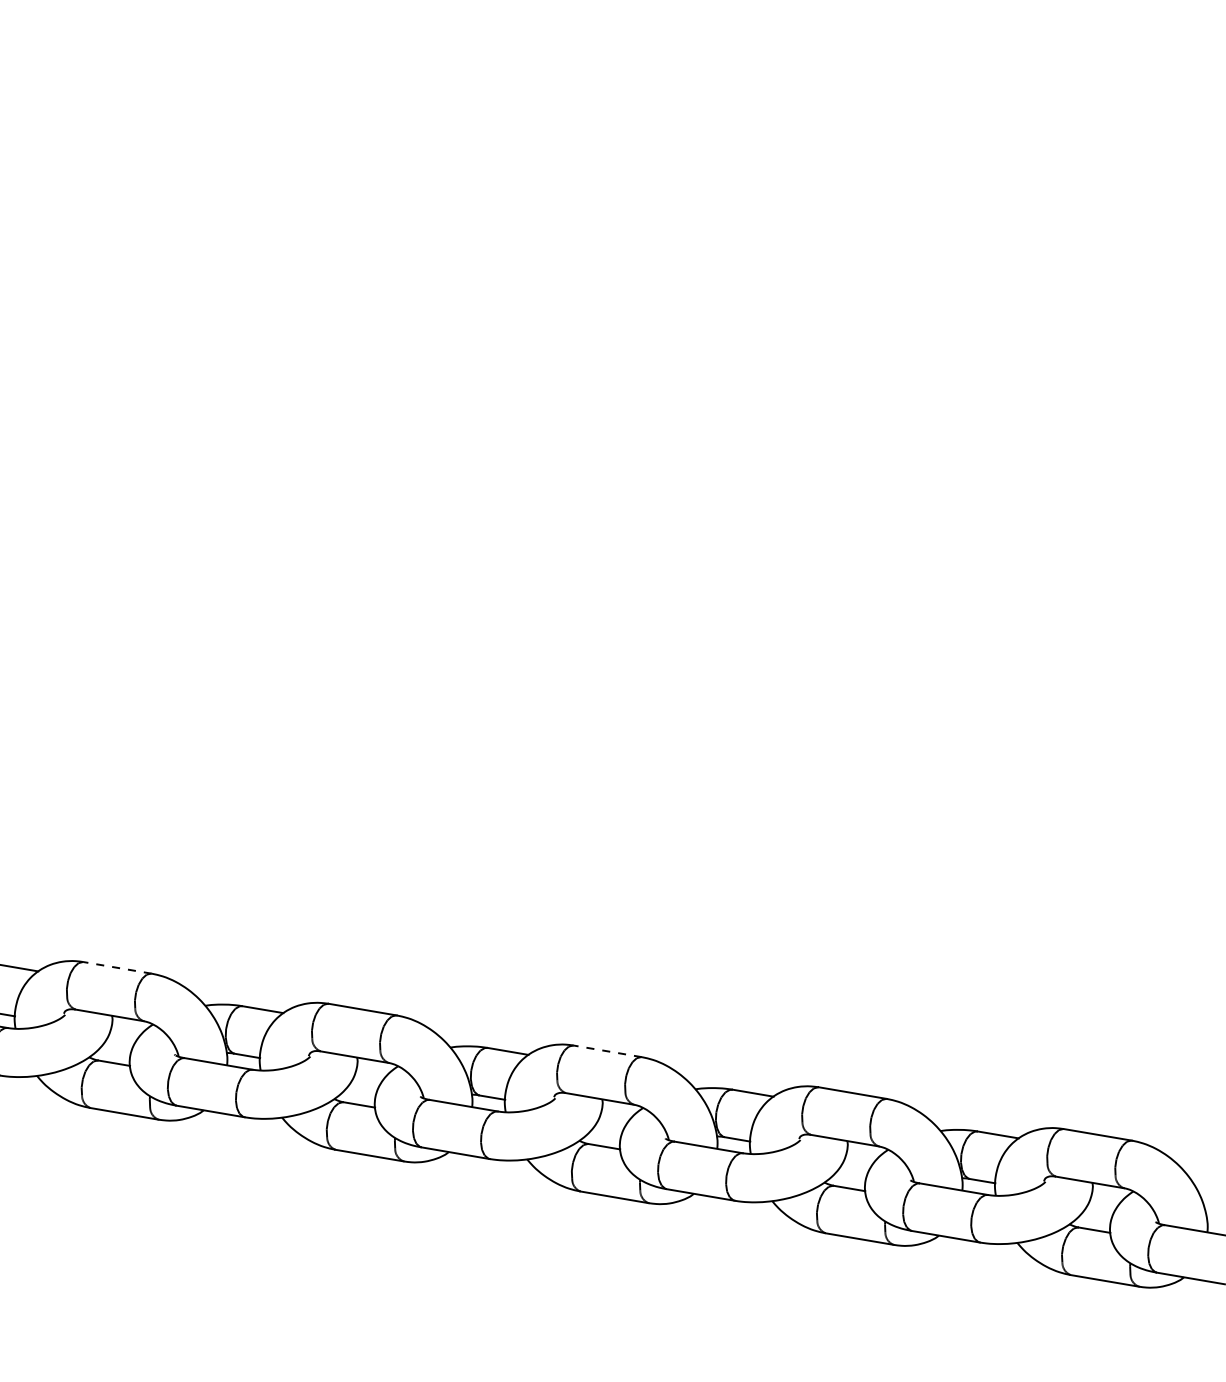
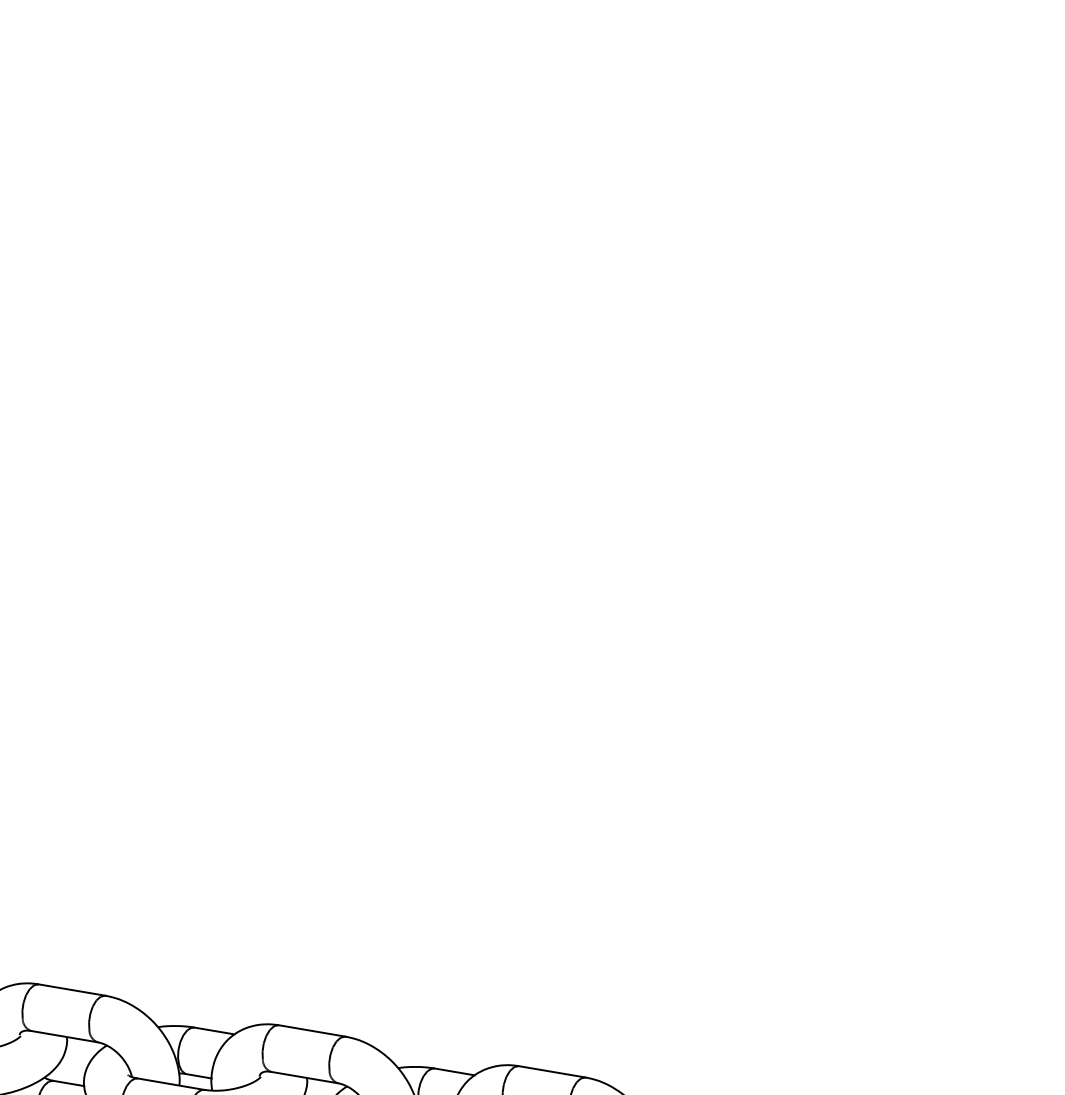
line: (117, 967) -> (72, 989), dashed -> solid
line: (607, 1051) -> (552, 1071), dashed -> solid

